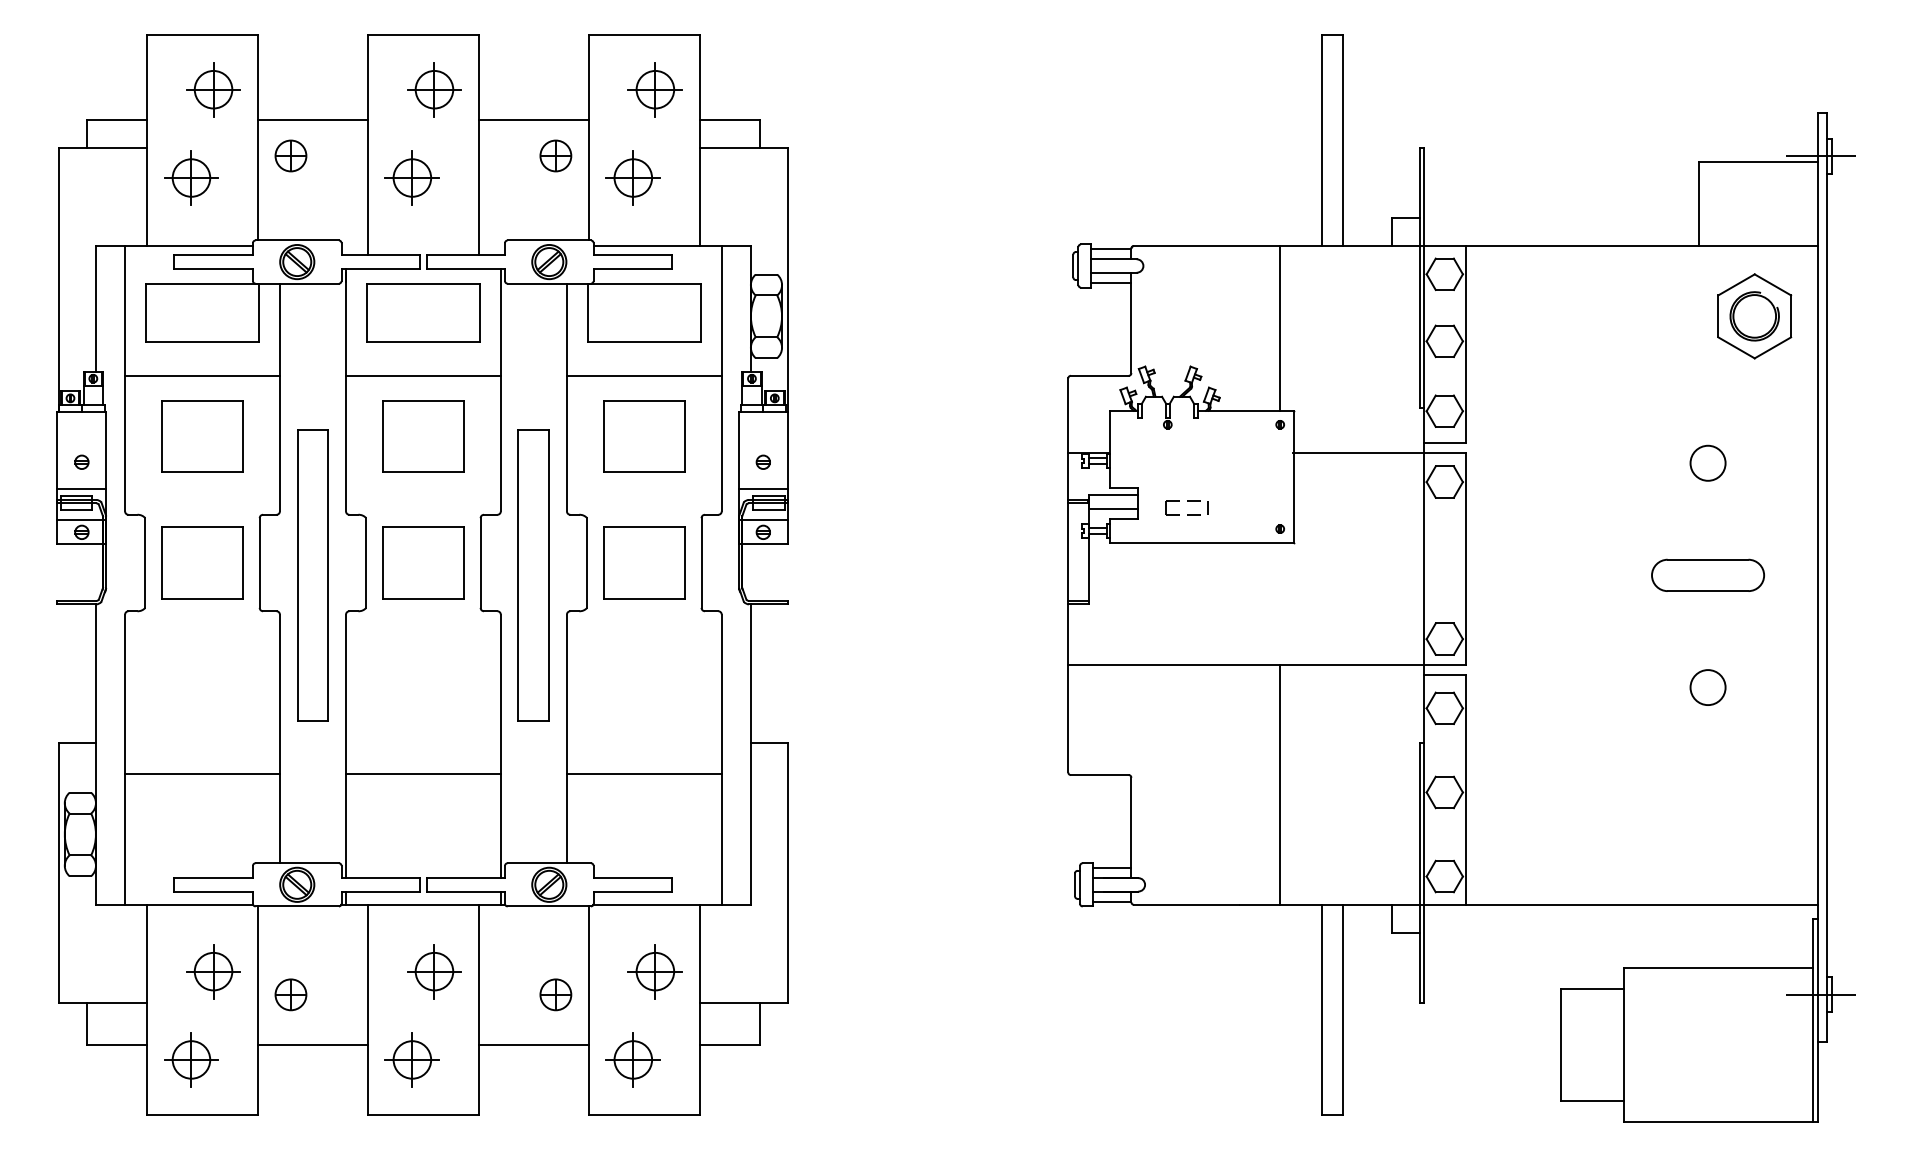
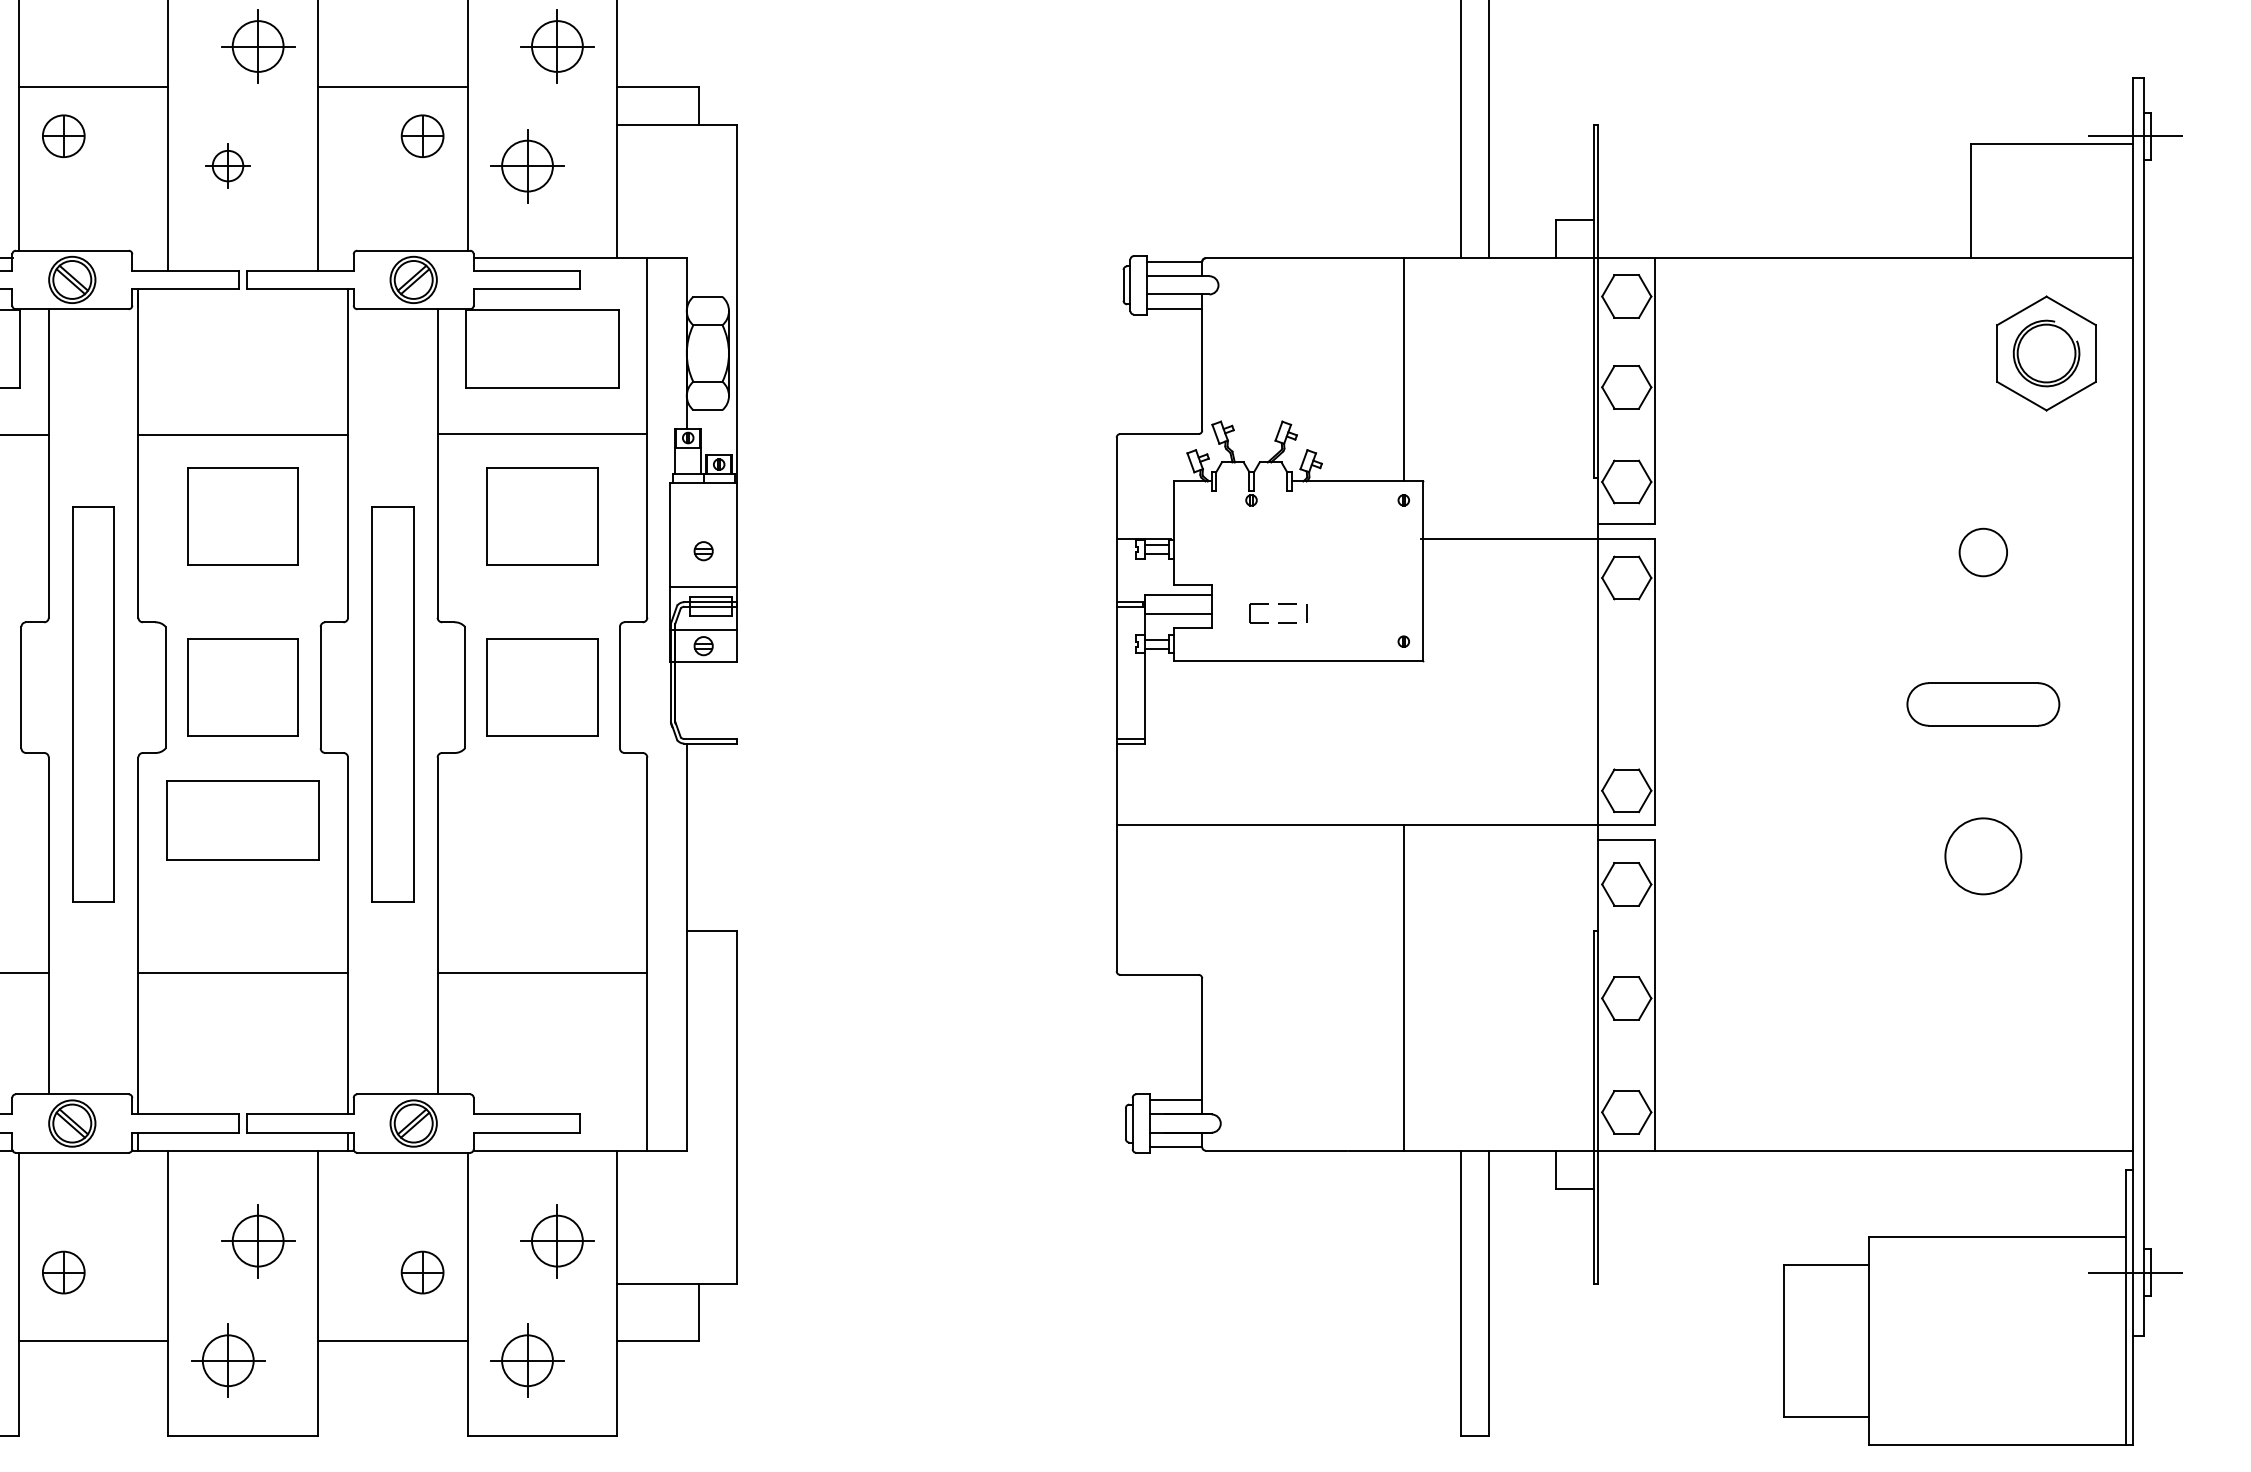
part: (411, 177) -> (227, 165), size x0.6
part: (423, 312) -> (243, 819), moved
circle: (1707, 687) -> (1982, 856), size x1.6

